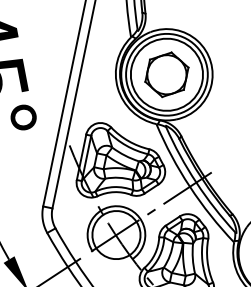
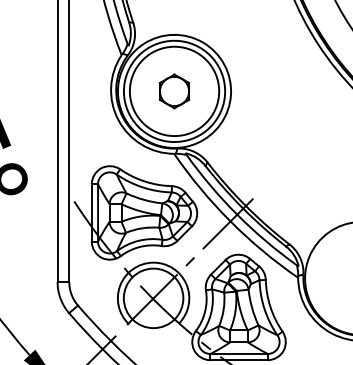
part: (166, 74) -> (174, 91), size x0.6

